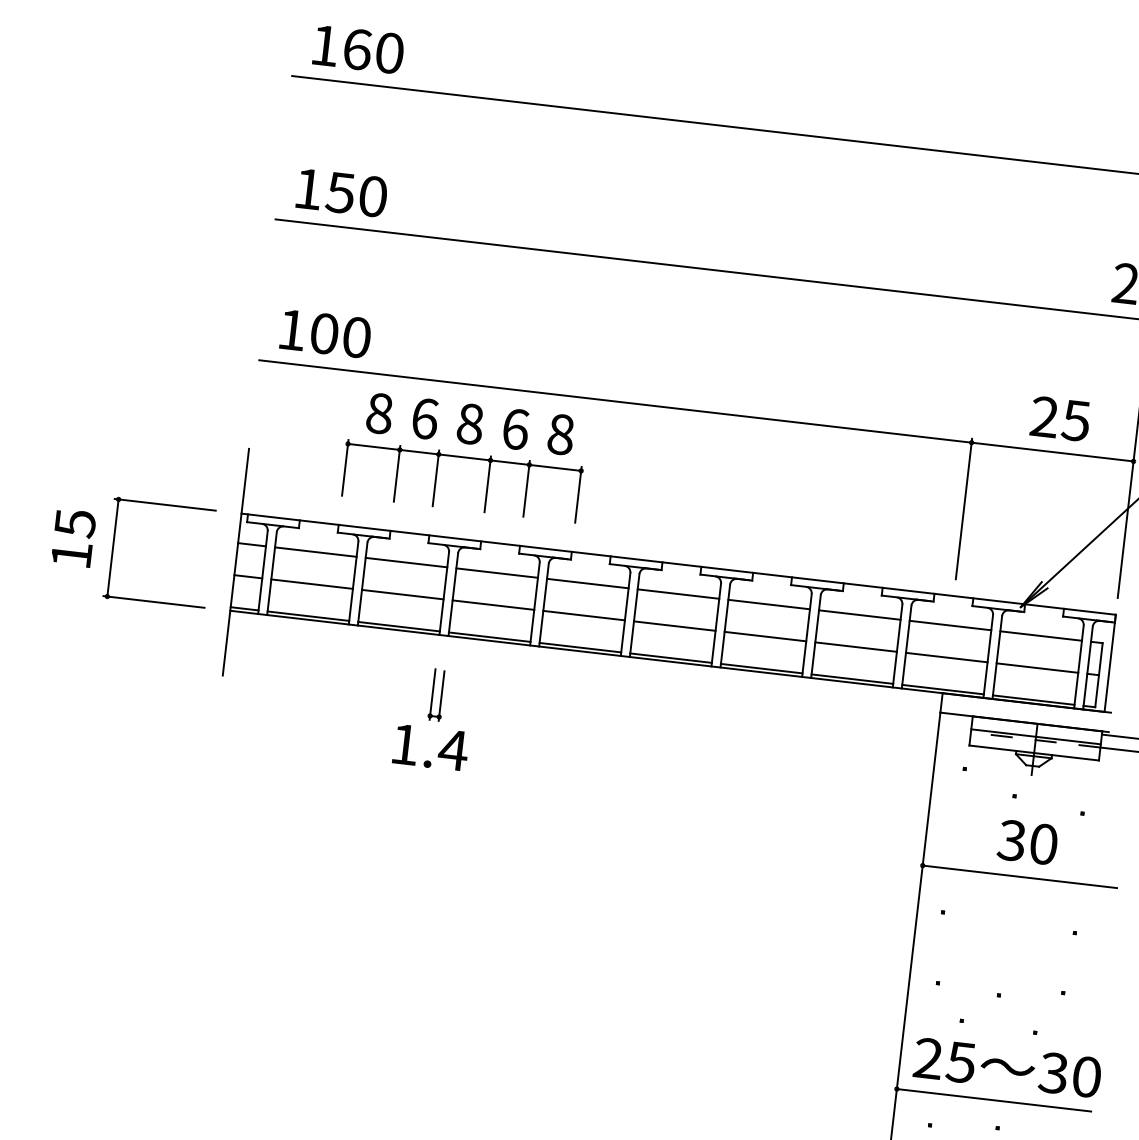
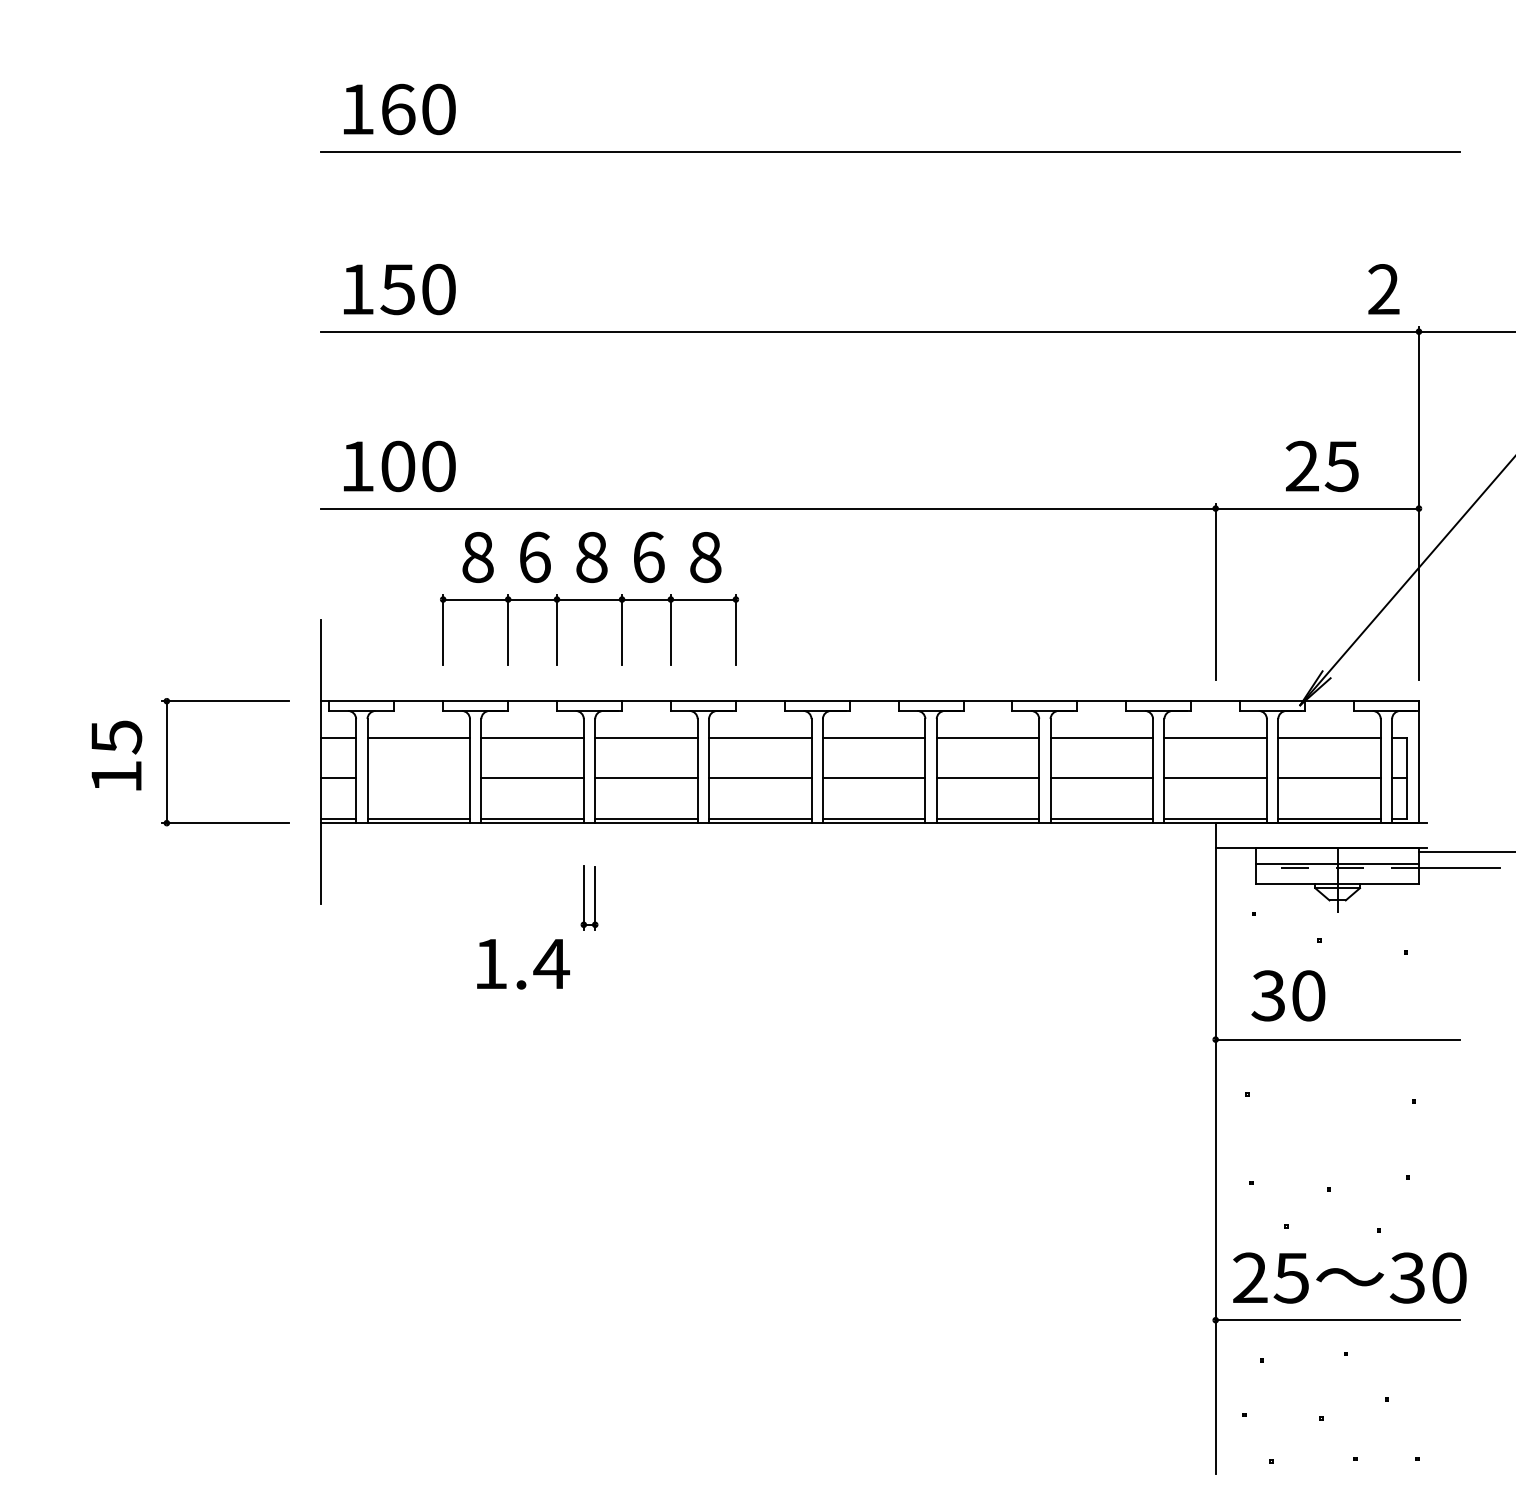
line: (311, 584) -> (418, 778), removed
text: (430, 748) -> (523, 964), moved
text: (1027, 842) -> (1288, 995), moved

